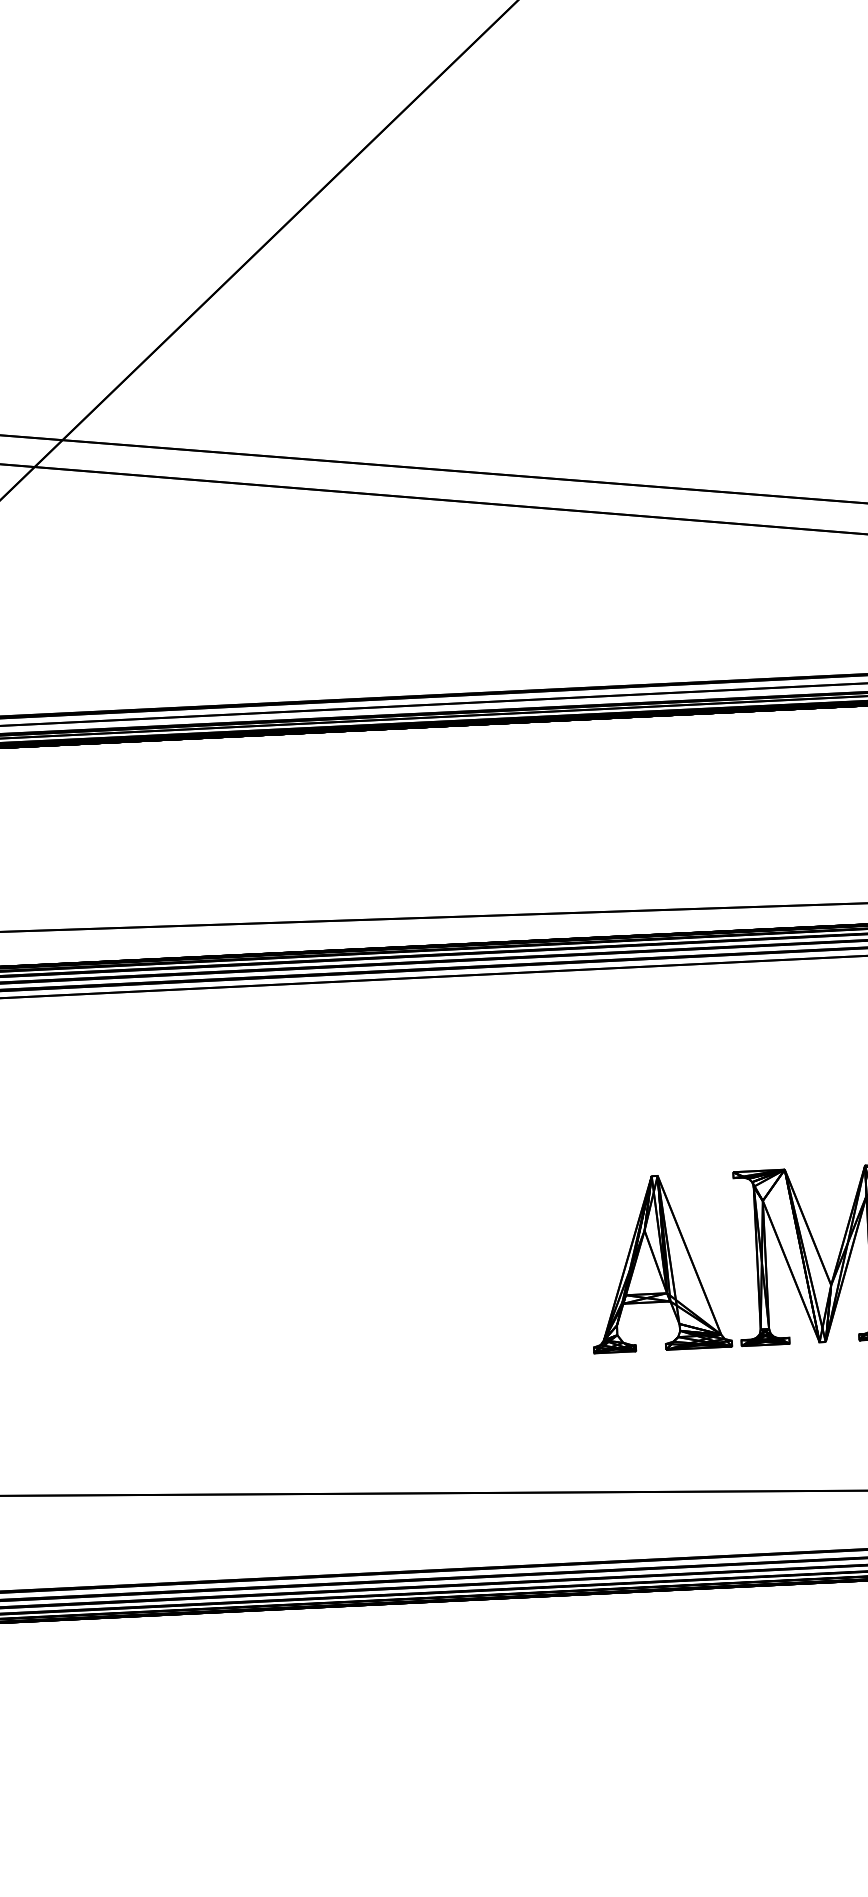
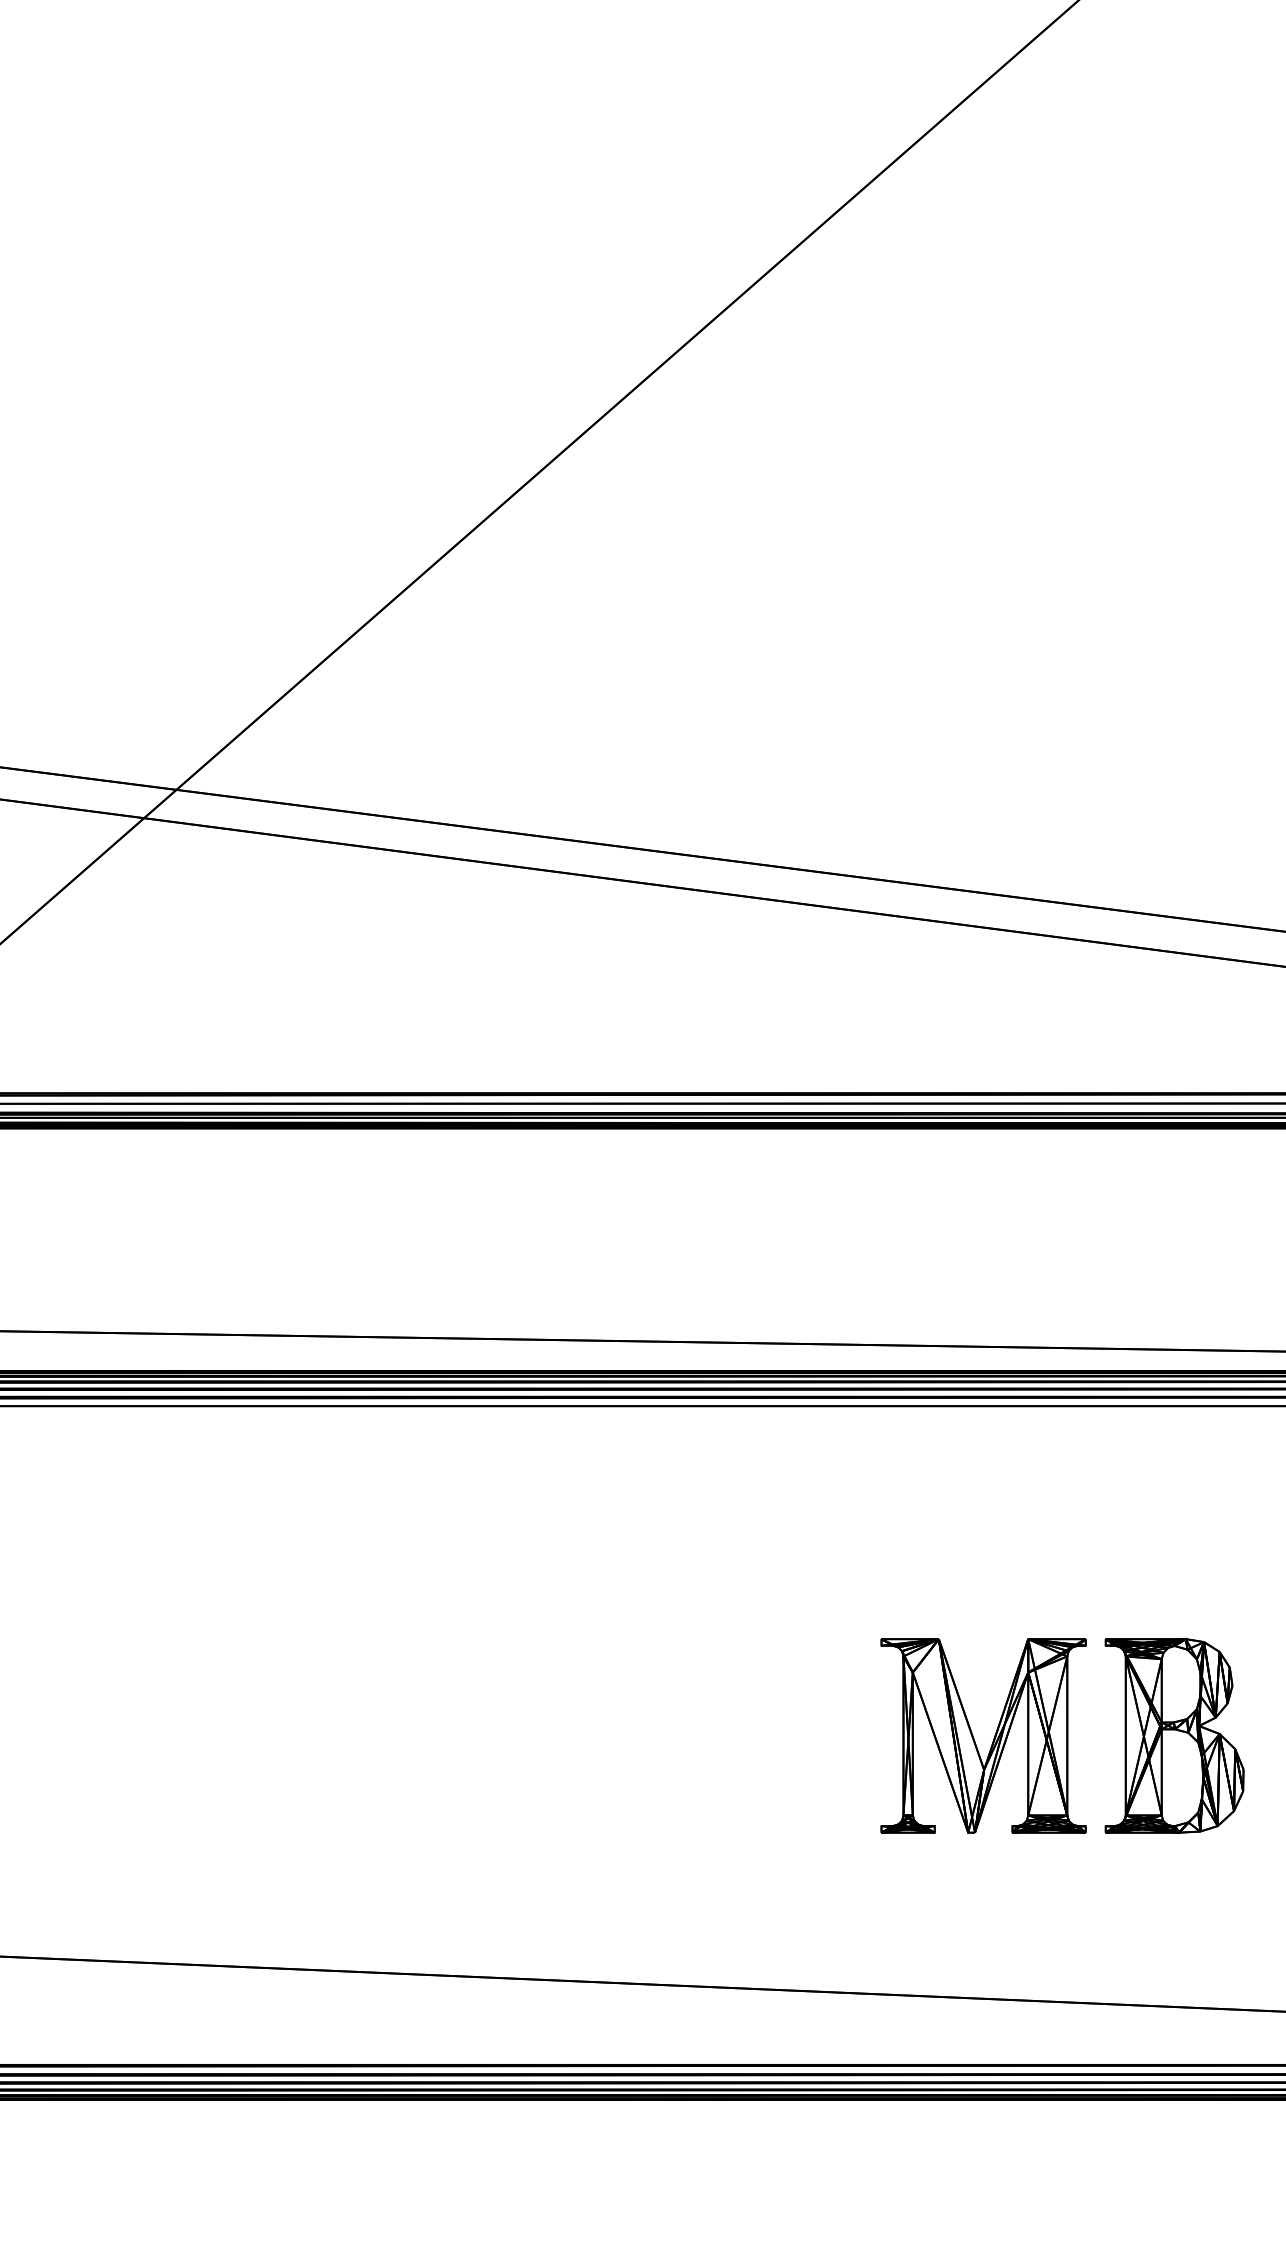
part: (658, 1262) -> (793, 1735), removed

